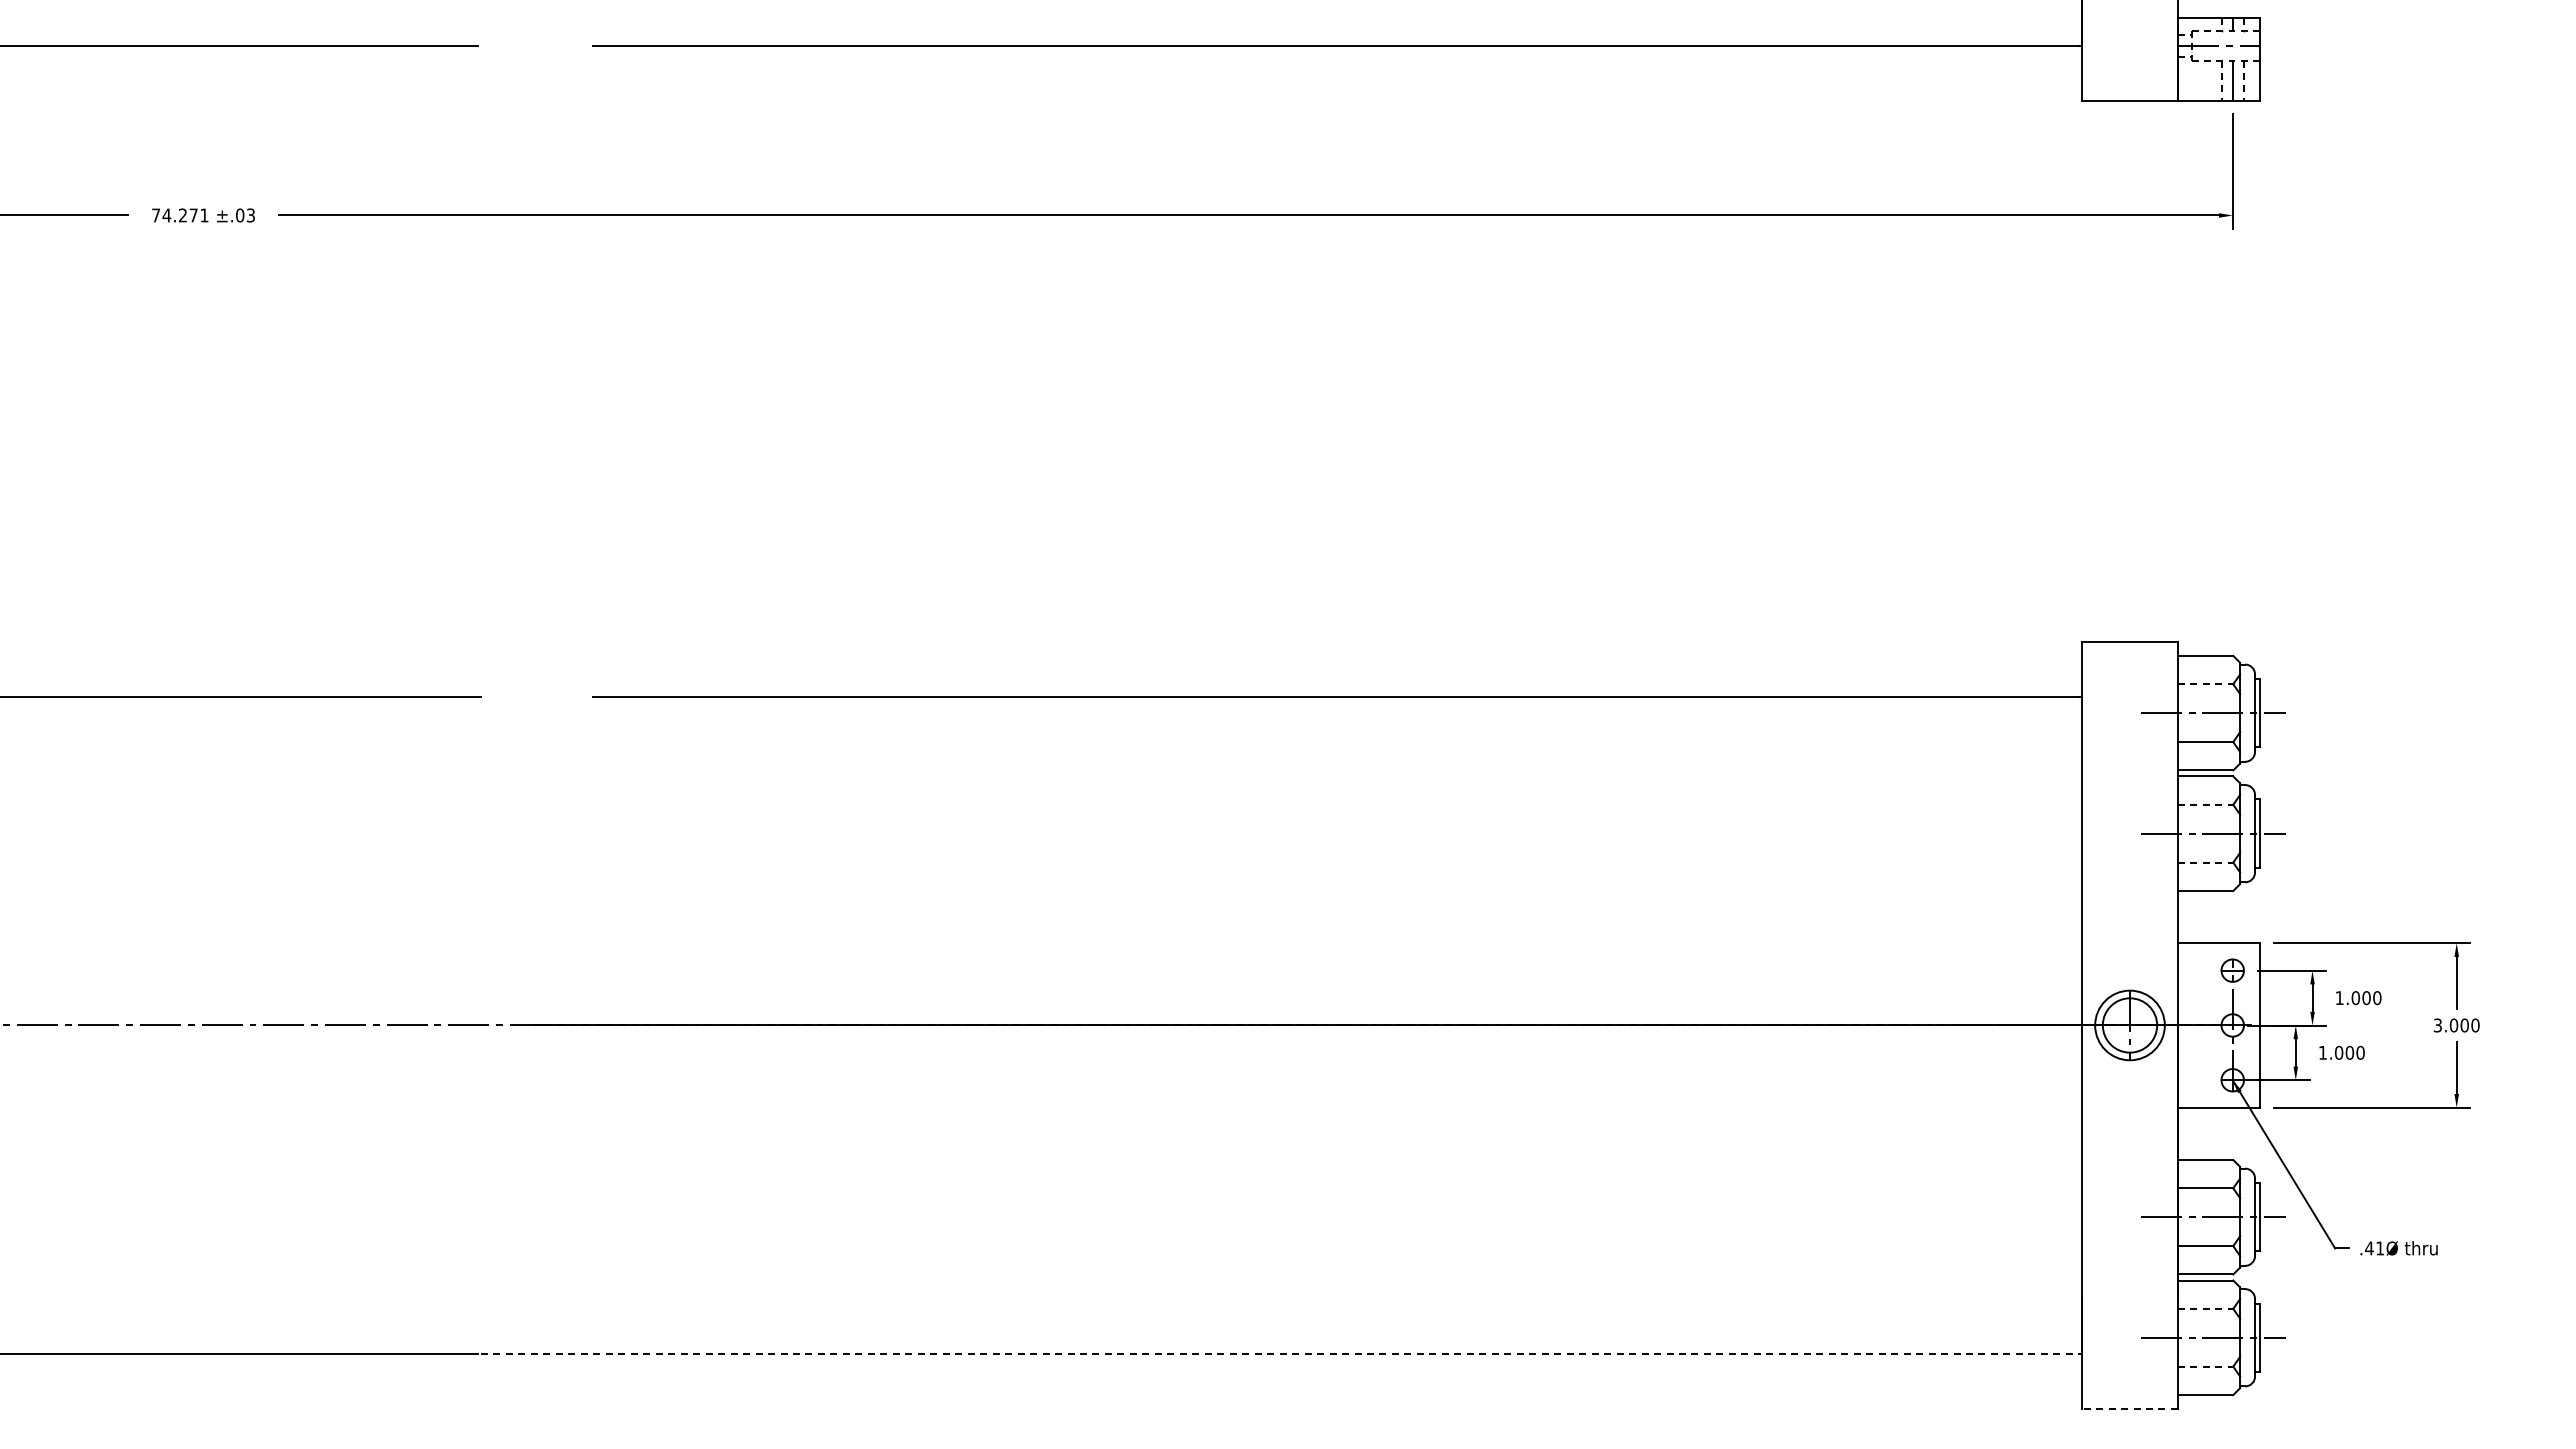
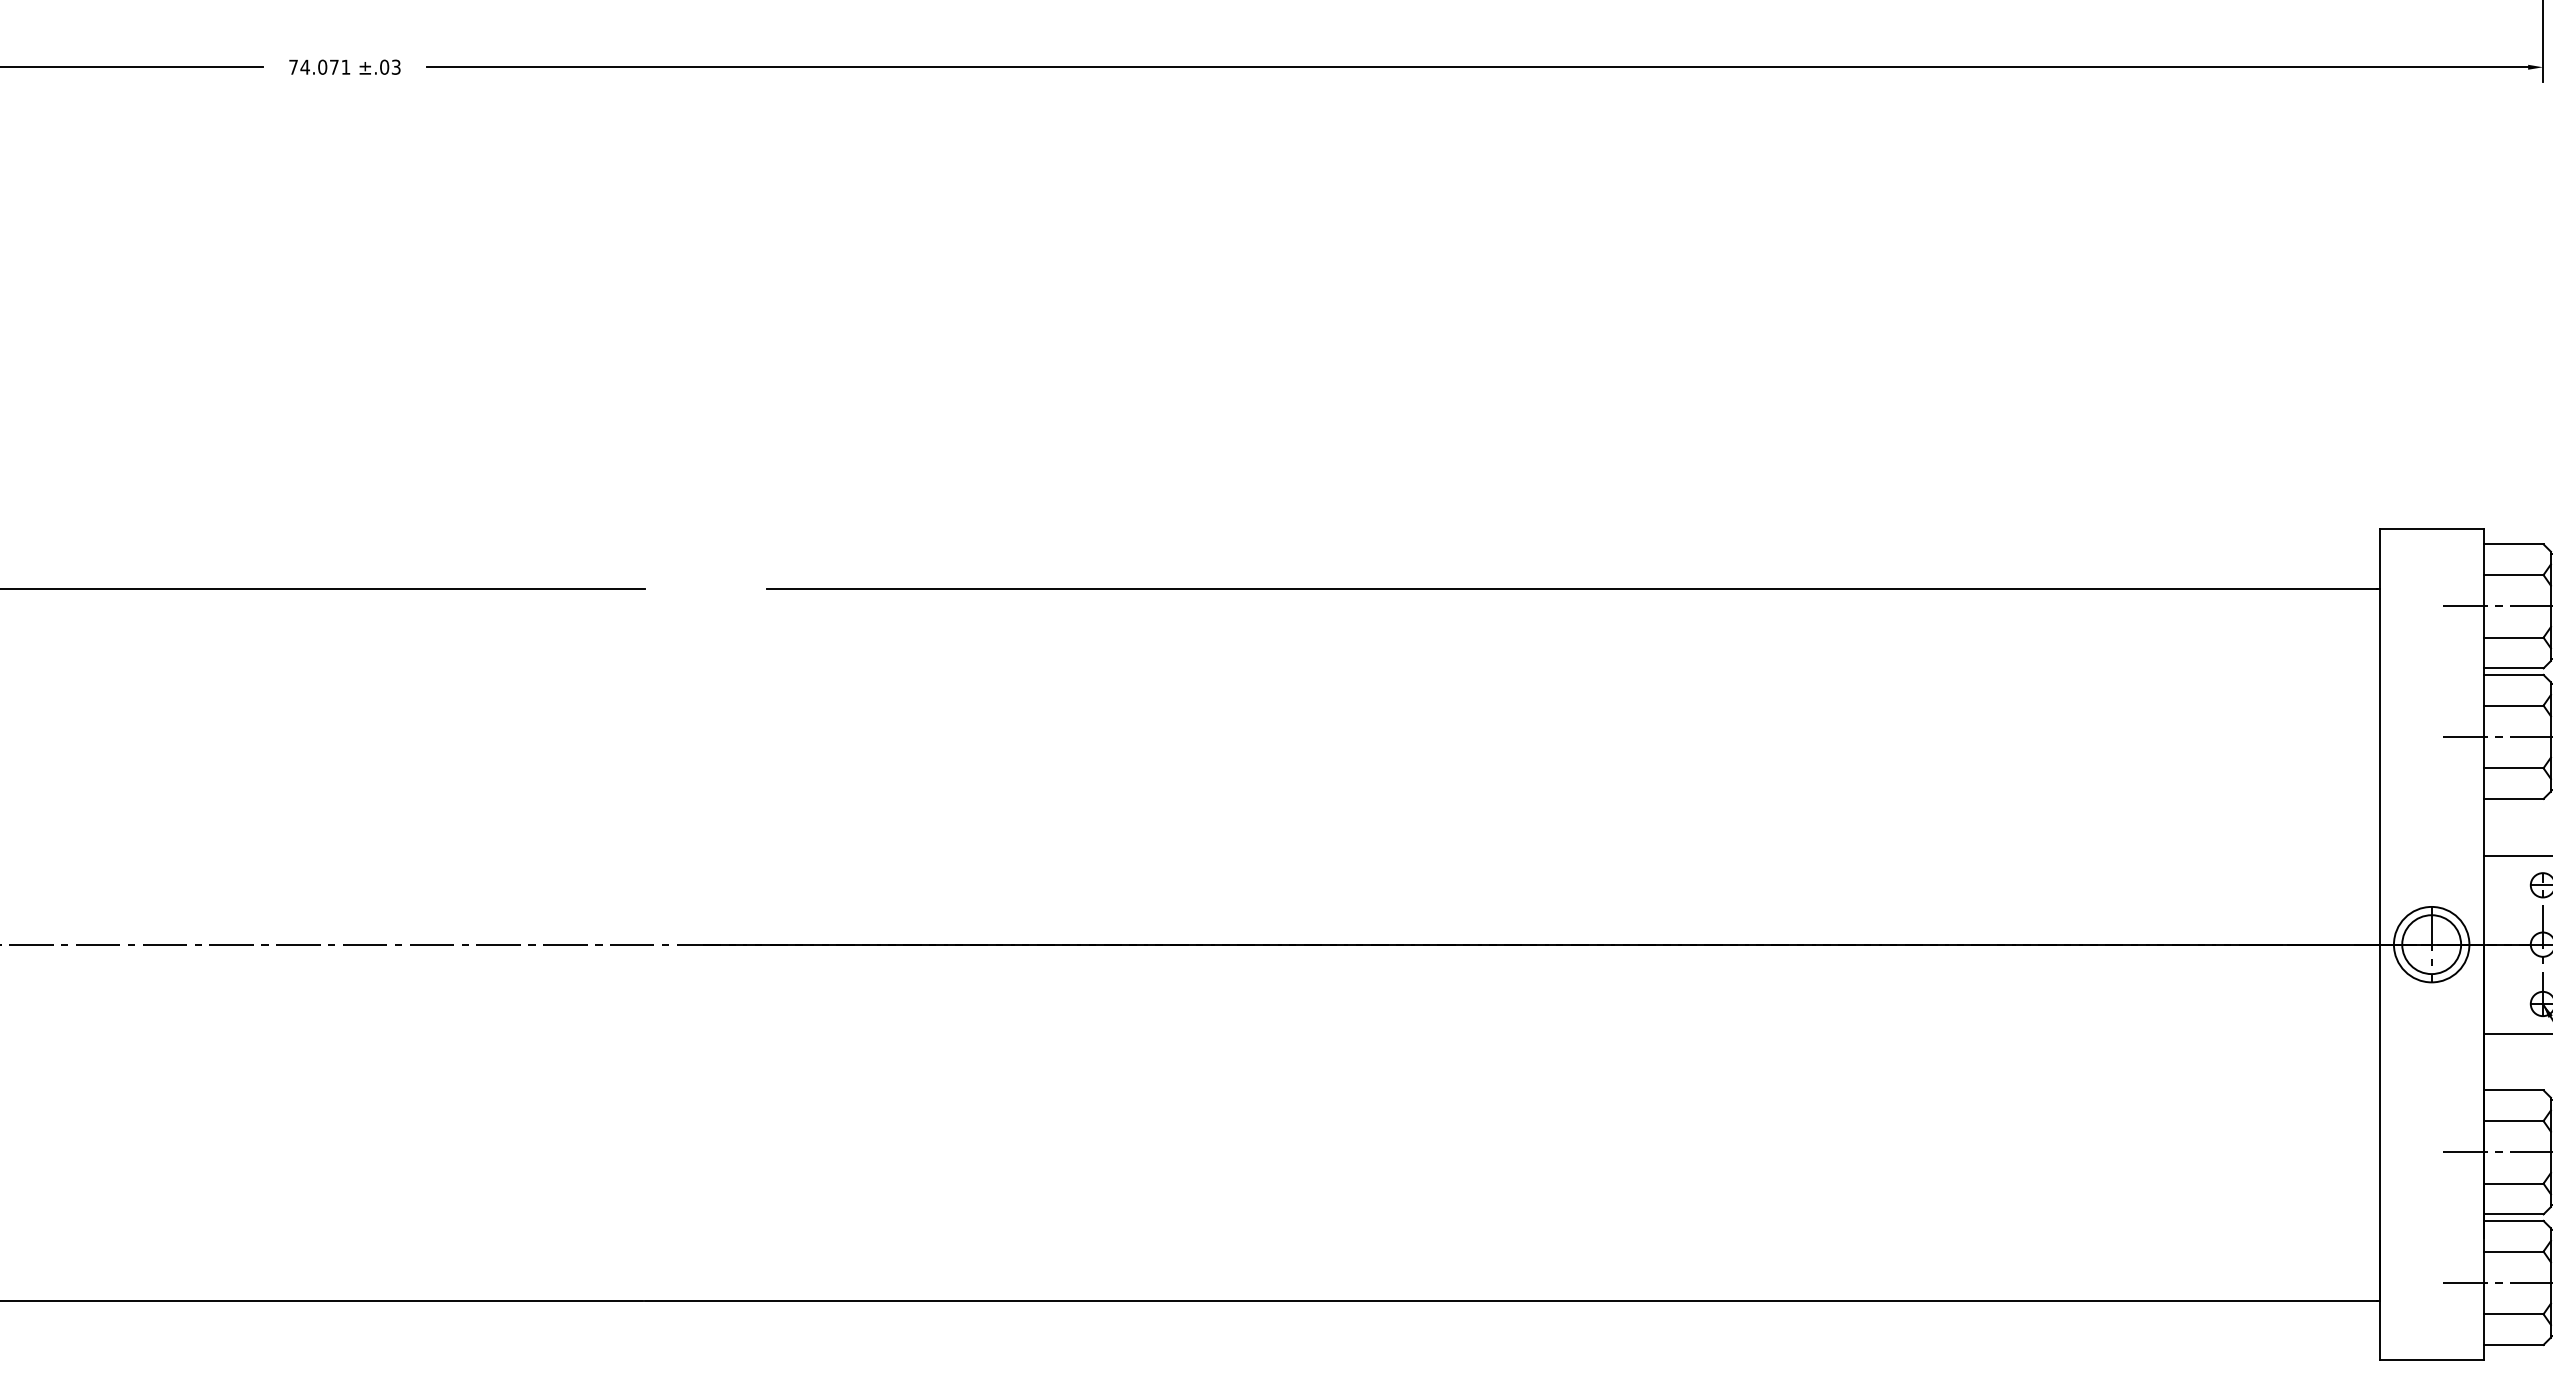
text: (182, 215) -> (322, 67), 74.271 -> 74.071
line: (2205, 684) -> (2513, 575), dashed -> solid
line: (2205, 804) -> (2513, 705), dashed -> solid
line: (2205, 862) -> (2513, 768), dashed -> solid
line: (2205, 1308) -> (2513, 1251), dashed -> solid
line: (1280, 1354) -> (1511, 1301), dashed -> solid
line: (2205, 1366) -> (2513, 1314), dashed -> solid
line: (2130, 1409) -> (2432, 1360), dashed -> solid

